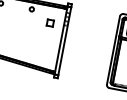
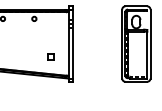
part: (49, 22) -> (50, 56), moved

